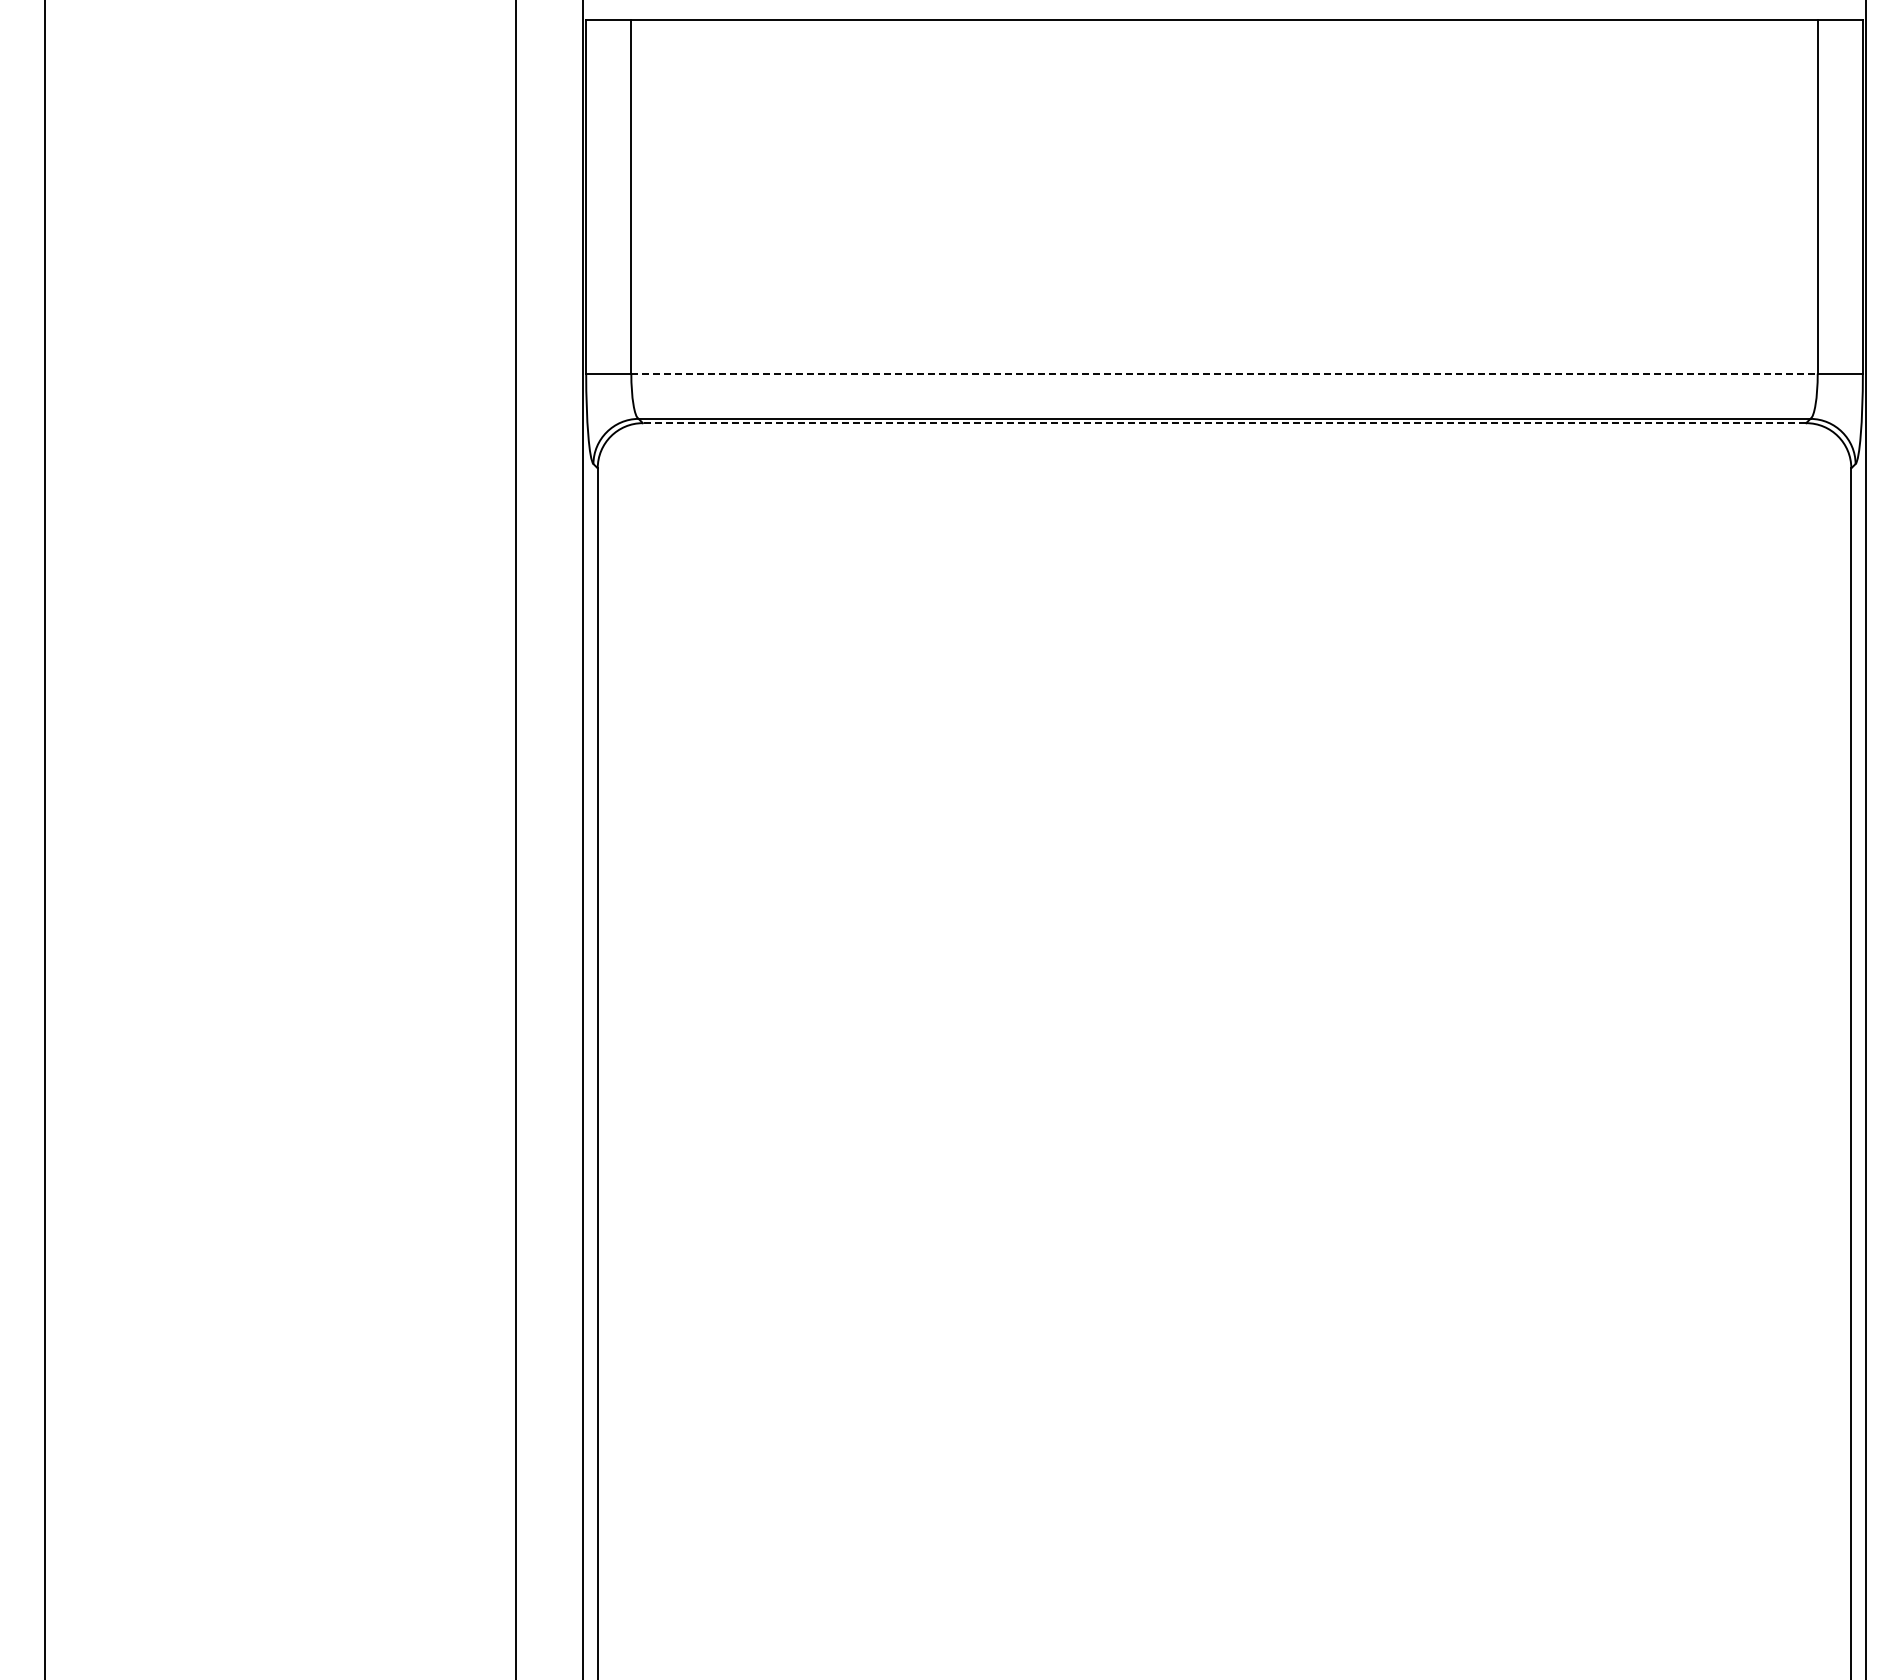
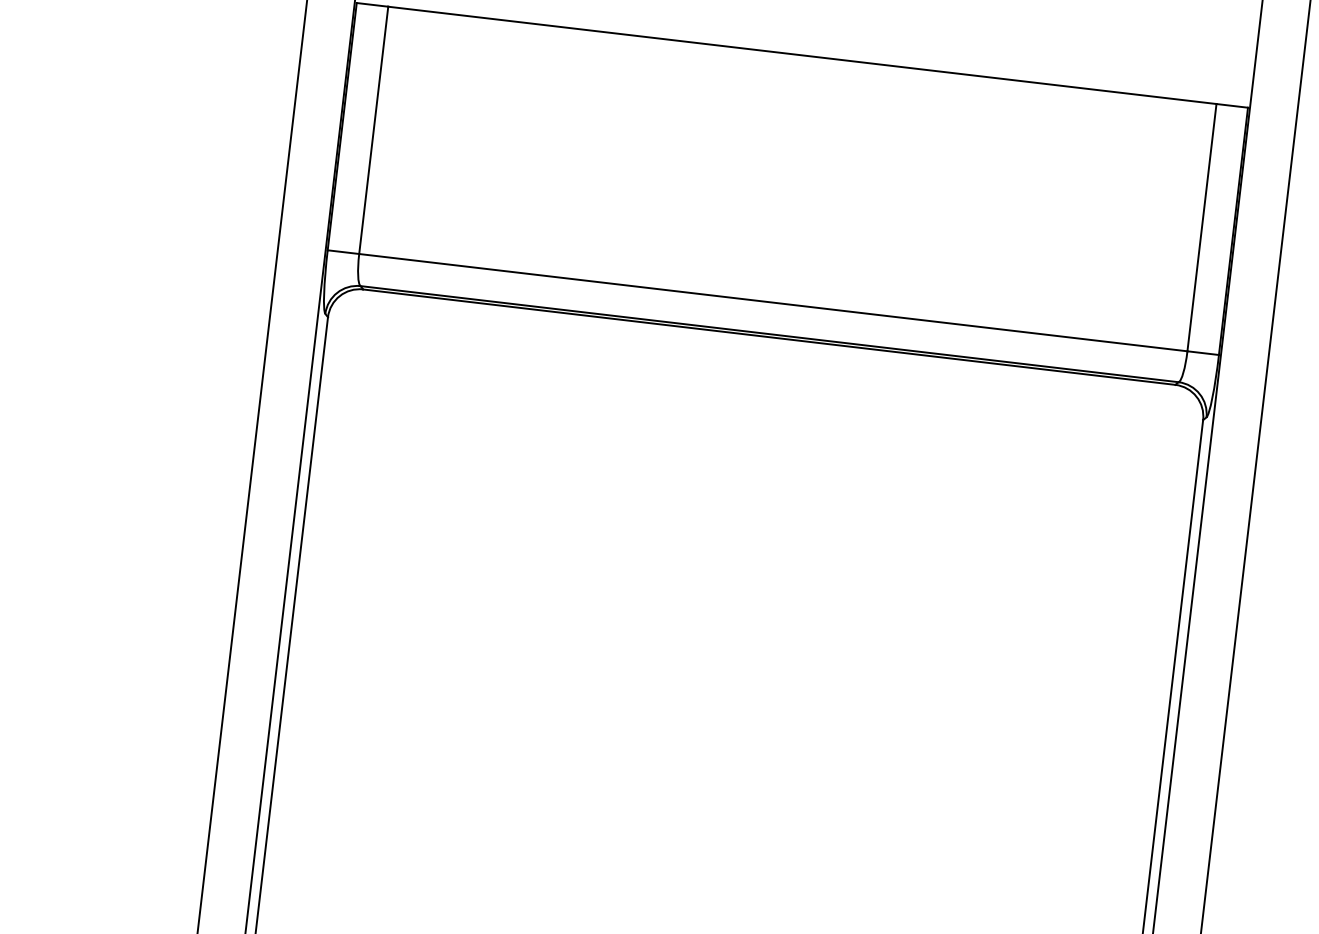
line: (1225, 373) -> (774, 302), dashed -> solid
line: (1224, 423) -> (769, 337), dashed -> solid

